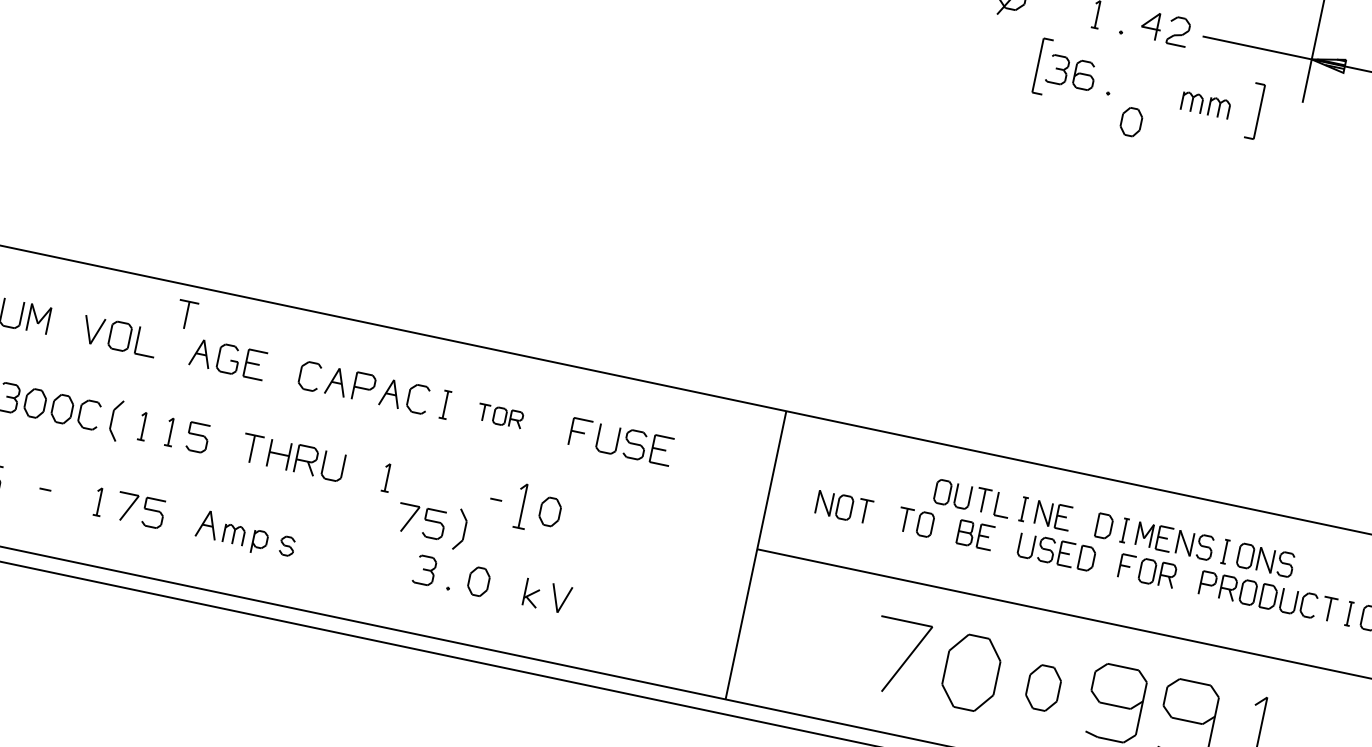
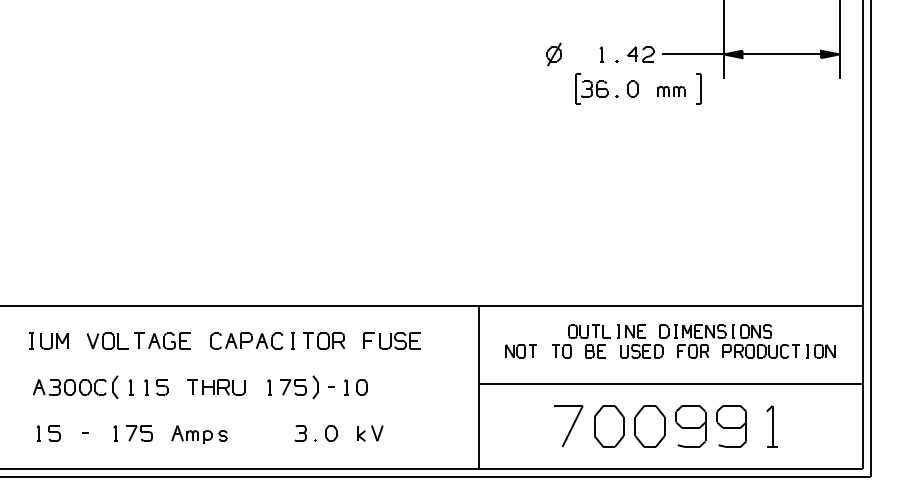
part: (1130, 120) -> (632, 88), moved
part: (187, 314) -> (139, 340), moved
part: (499, 415) -> (323, 340), size x1.67
part: (522, 506) -> (346, 387), size x0.62
part: (432, 524) -> (299, 387), moved
part: (1042, 687) -> (649, 426), size x1.67

